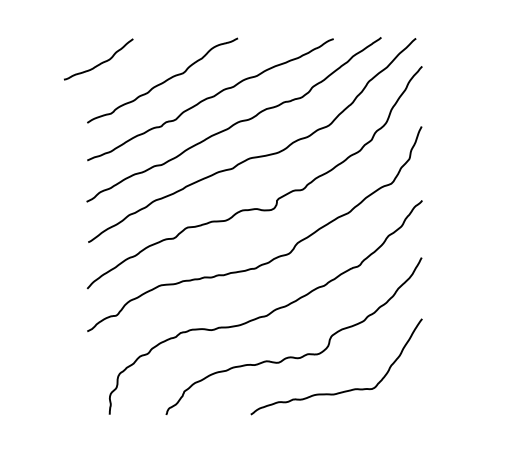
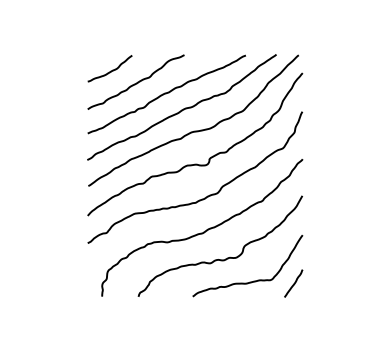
curve: (99, 62) -> (110, 70), moved
curve: (407, 394) -> (293, 283), added

